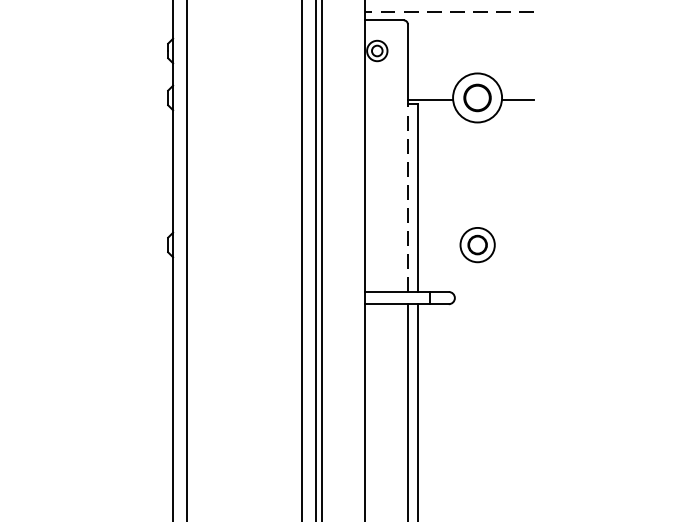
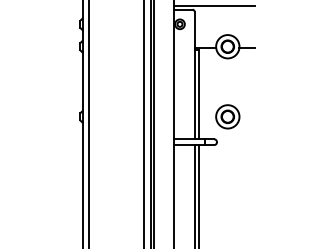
line: (447, 11) -> (213, 5), dashed -> solid
line: (407, 198) -> (194, 94), dashed -> solid
part: (476, 244) -> (227, 116), size x1.43

